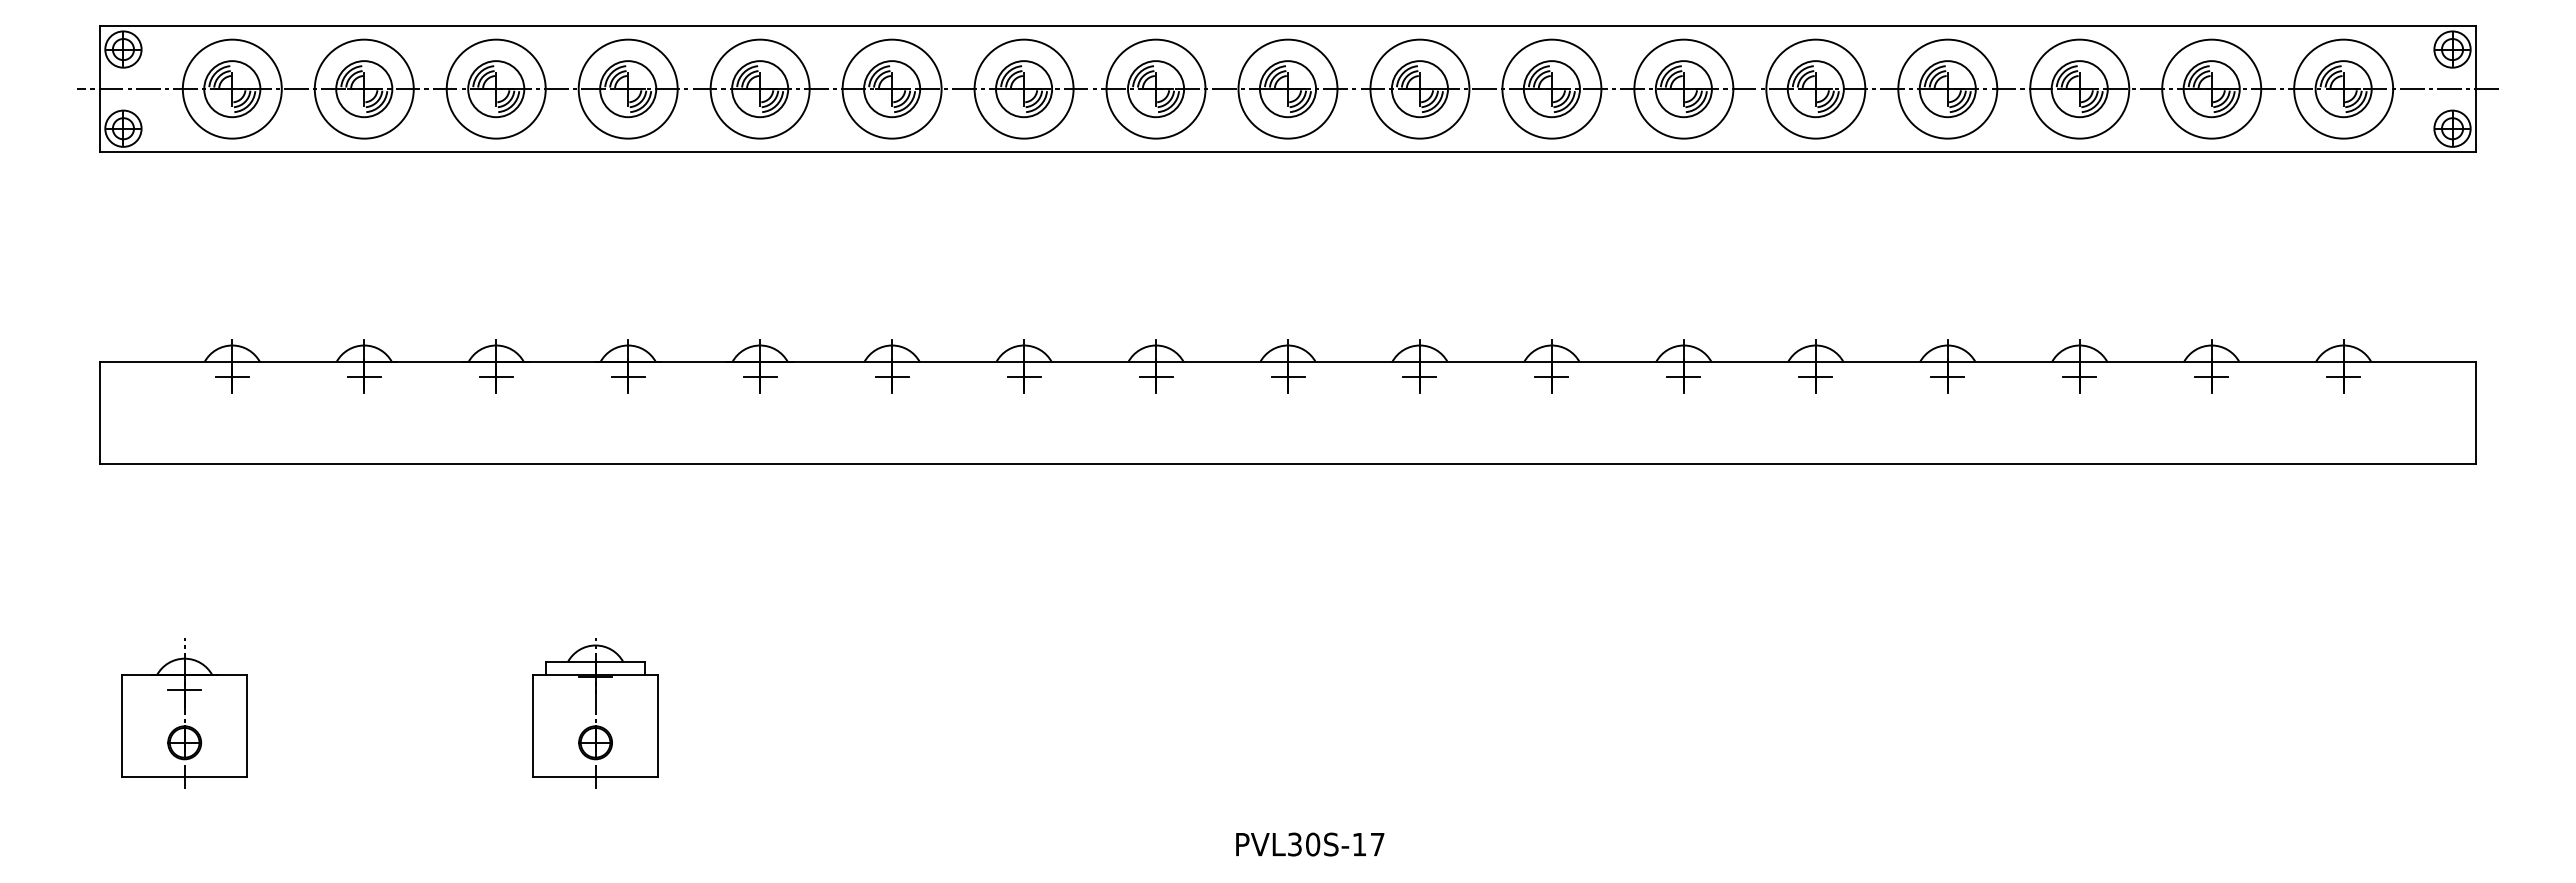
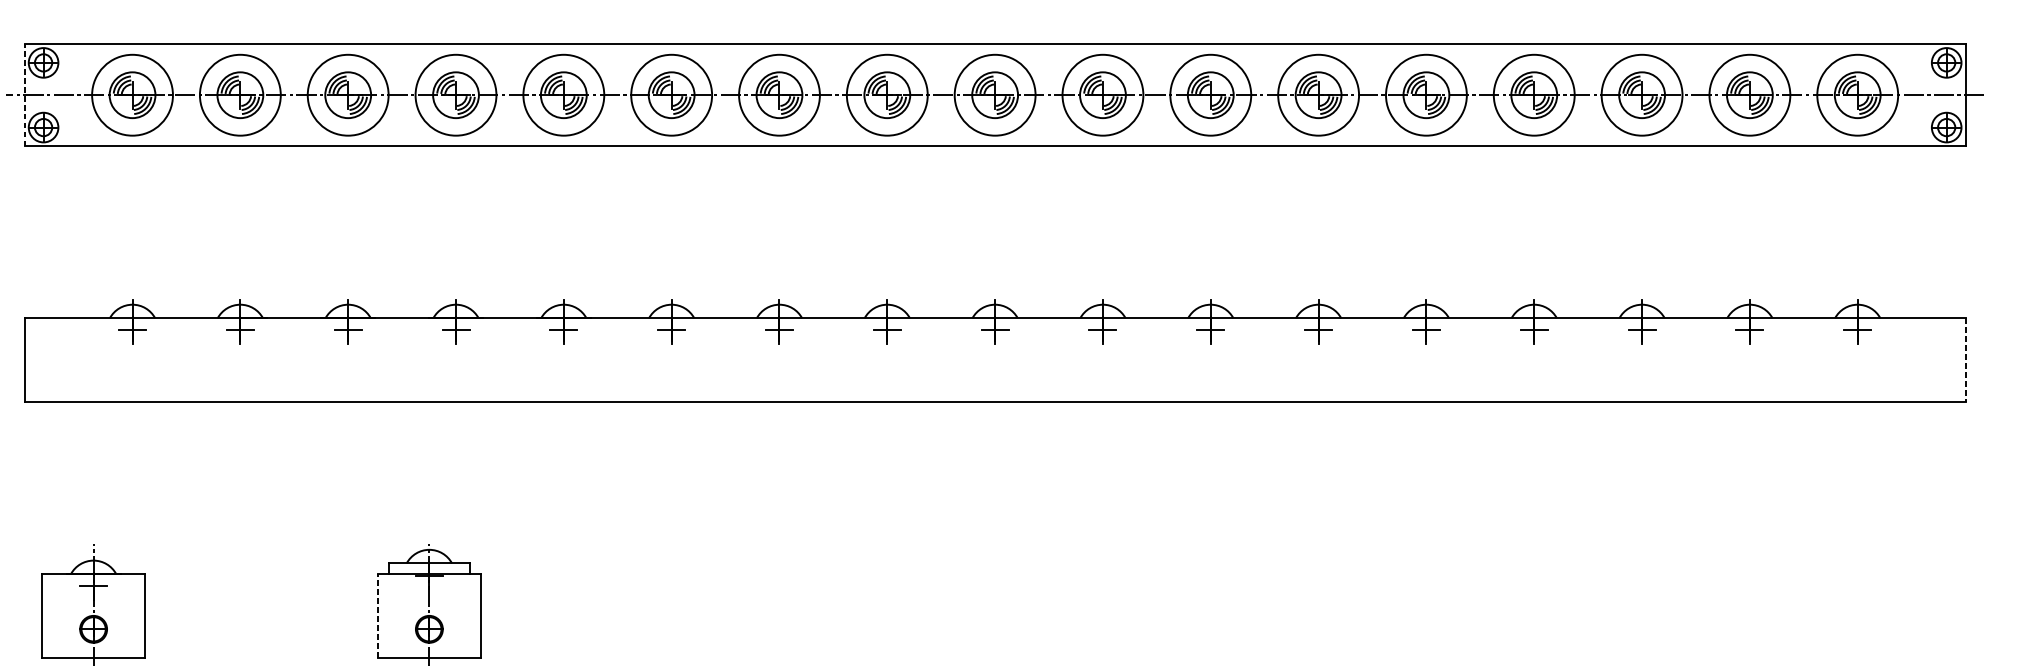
line: (100, 89) -> (24, 95), solid -> dashed
line: (2475, 413) -> (1965, 360), solid -> dashed
line: (532, 725) -> (377, 615), solid -> dashed

